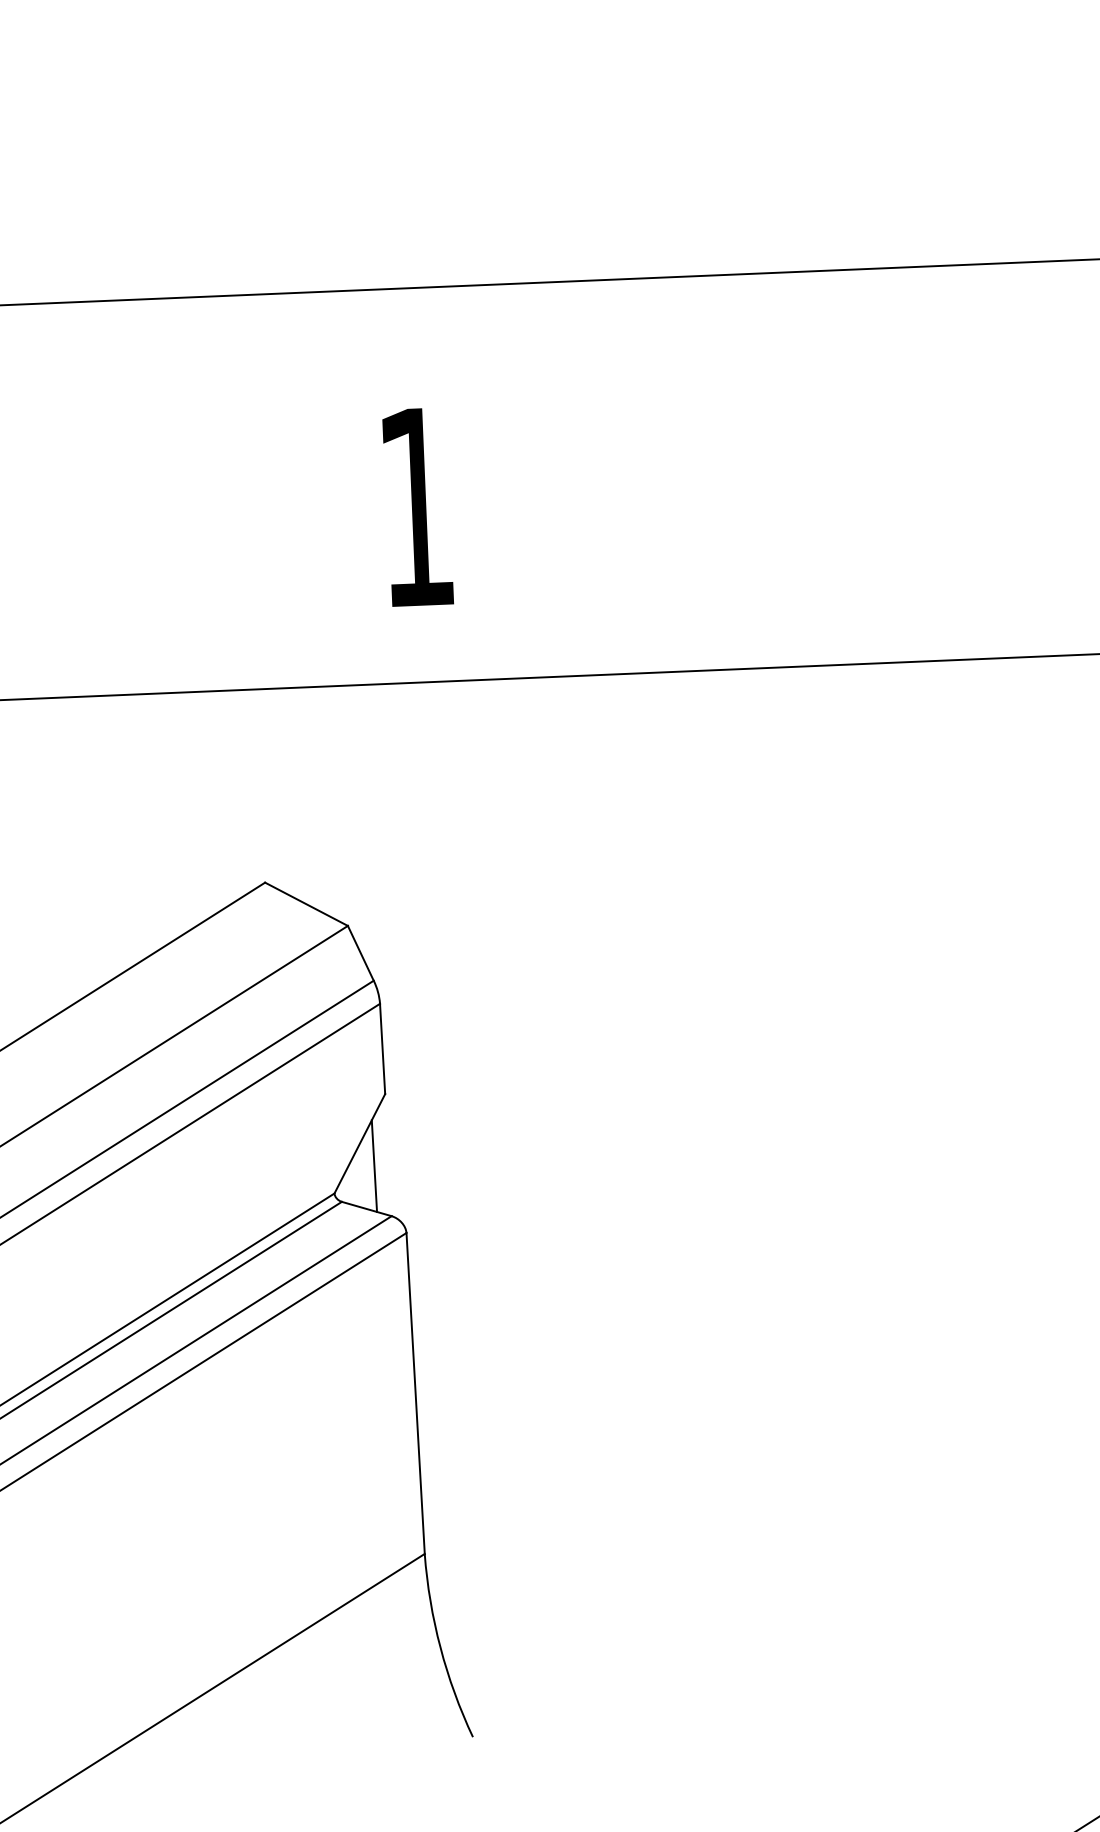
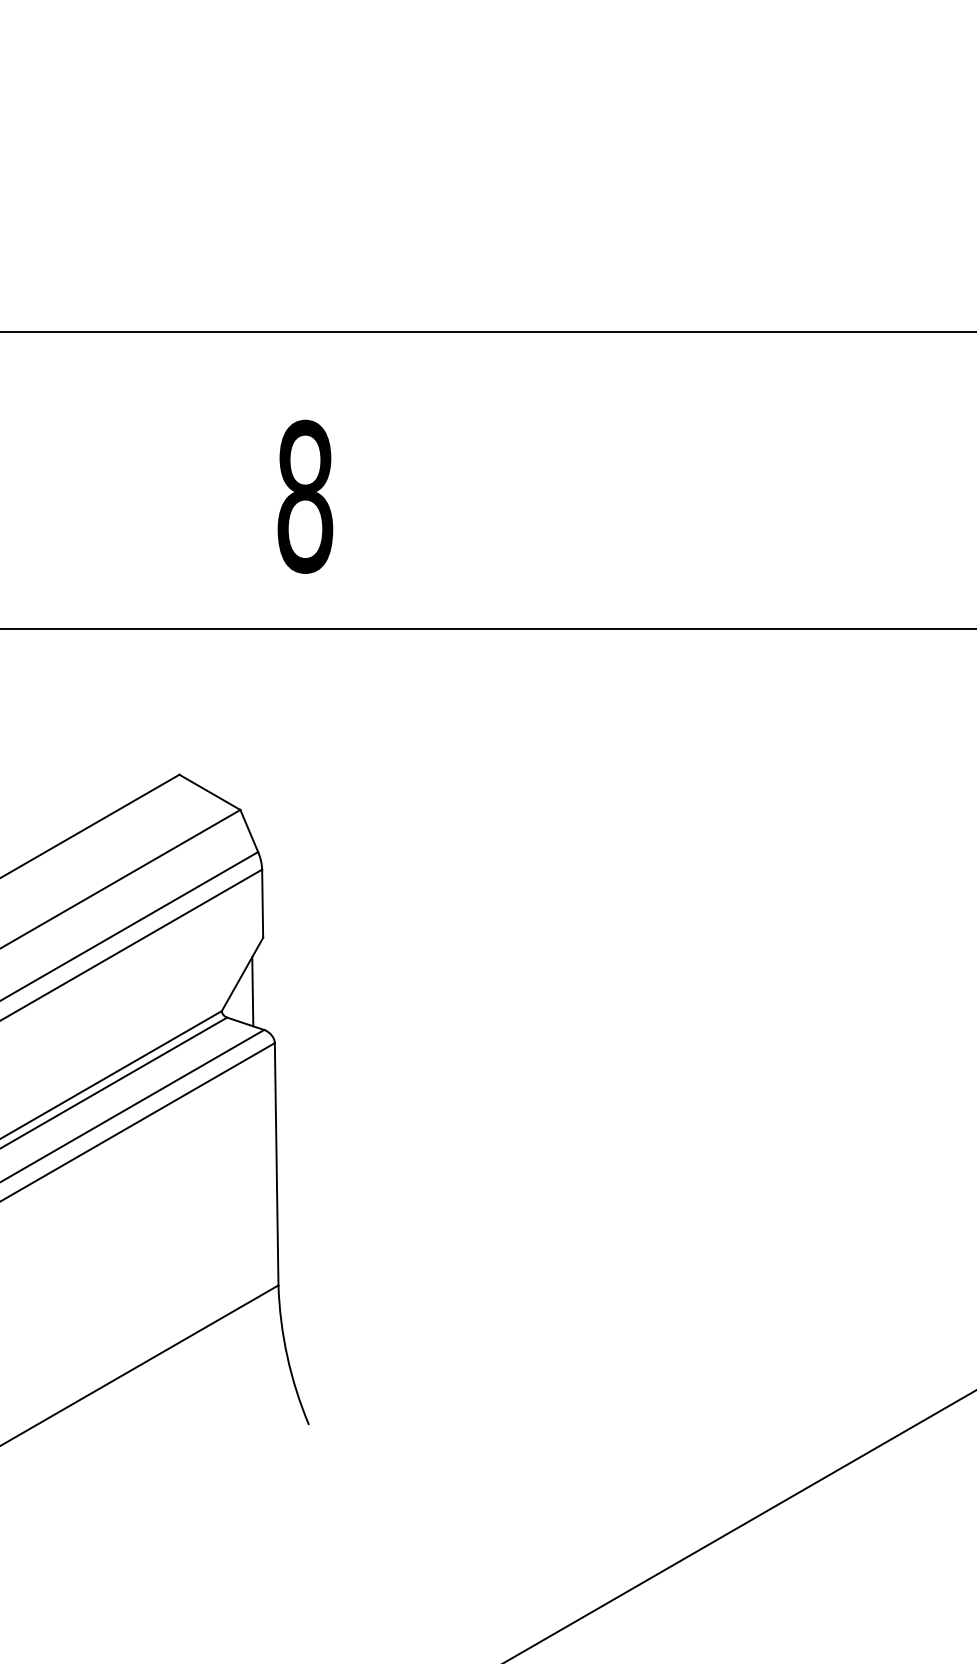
text: (416, 506) -> (305, 496), 1 -> 8

